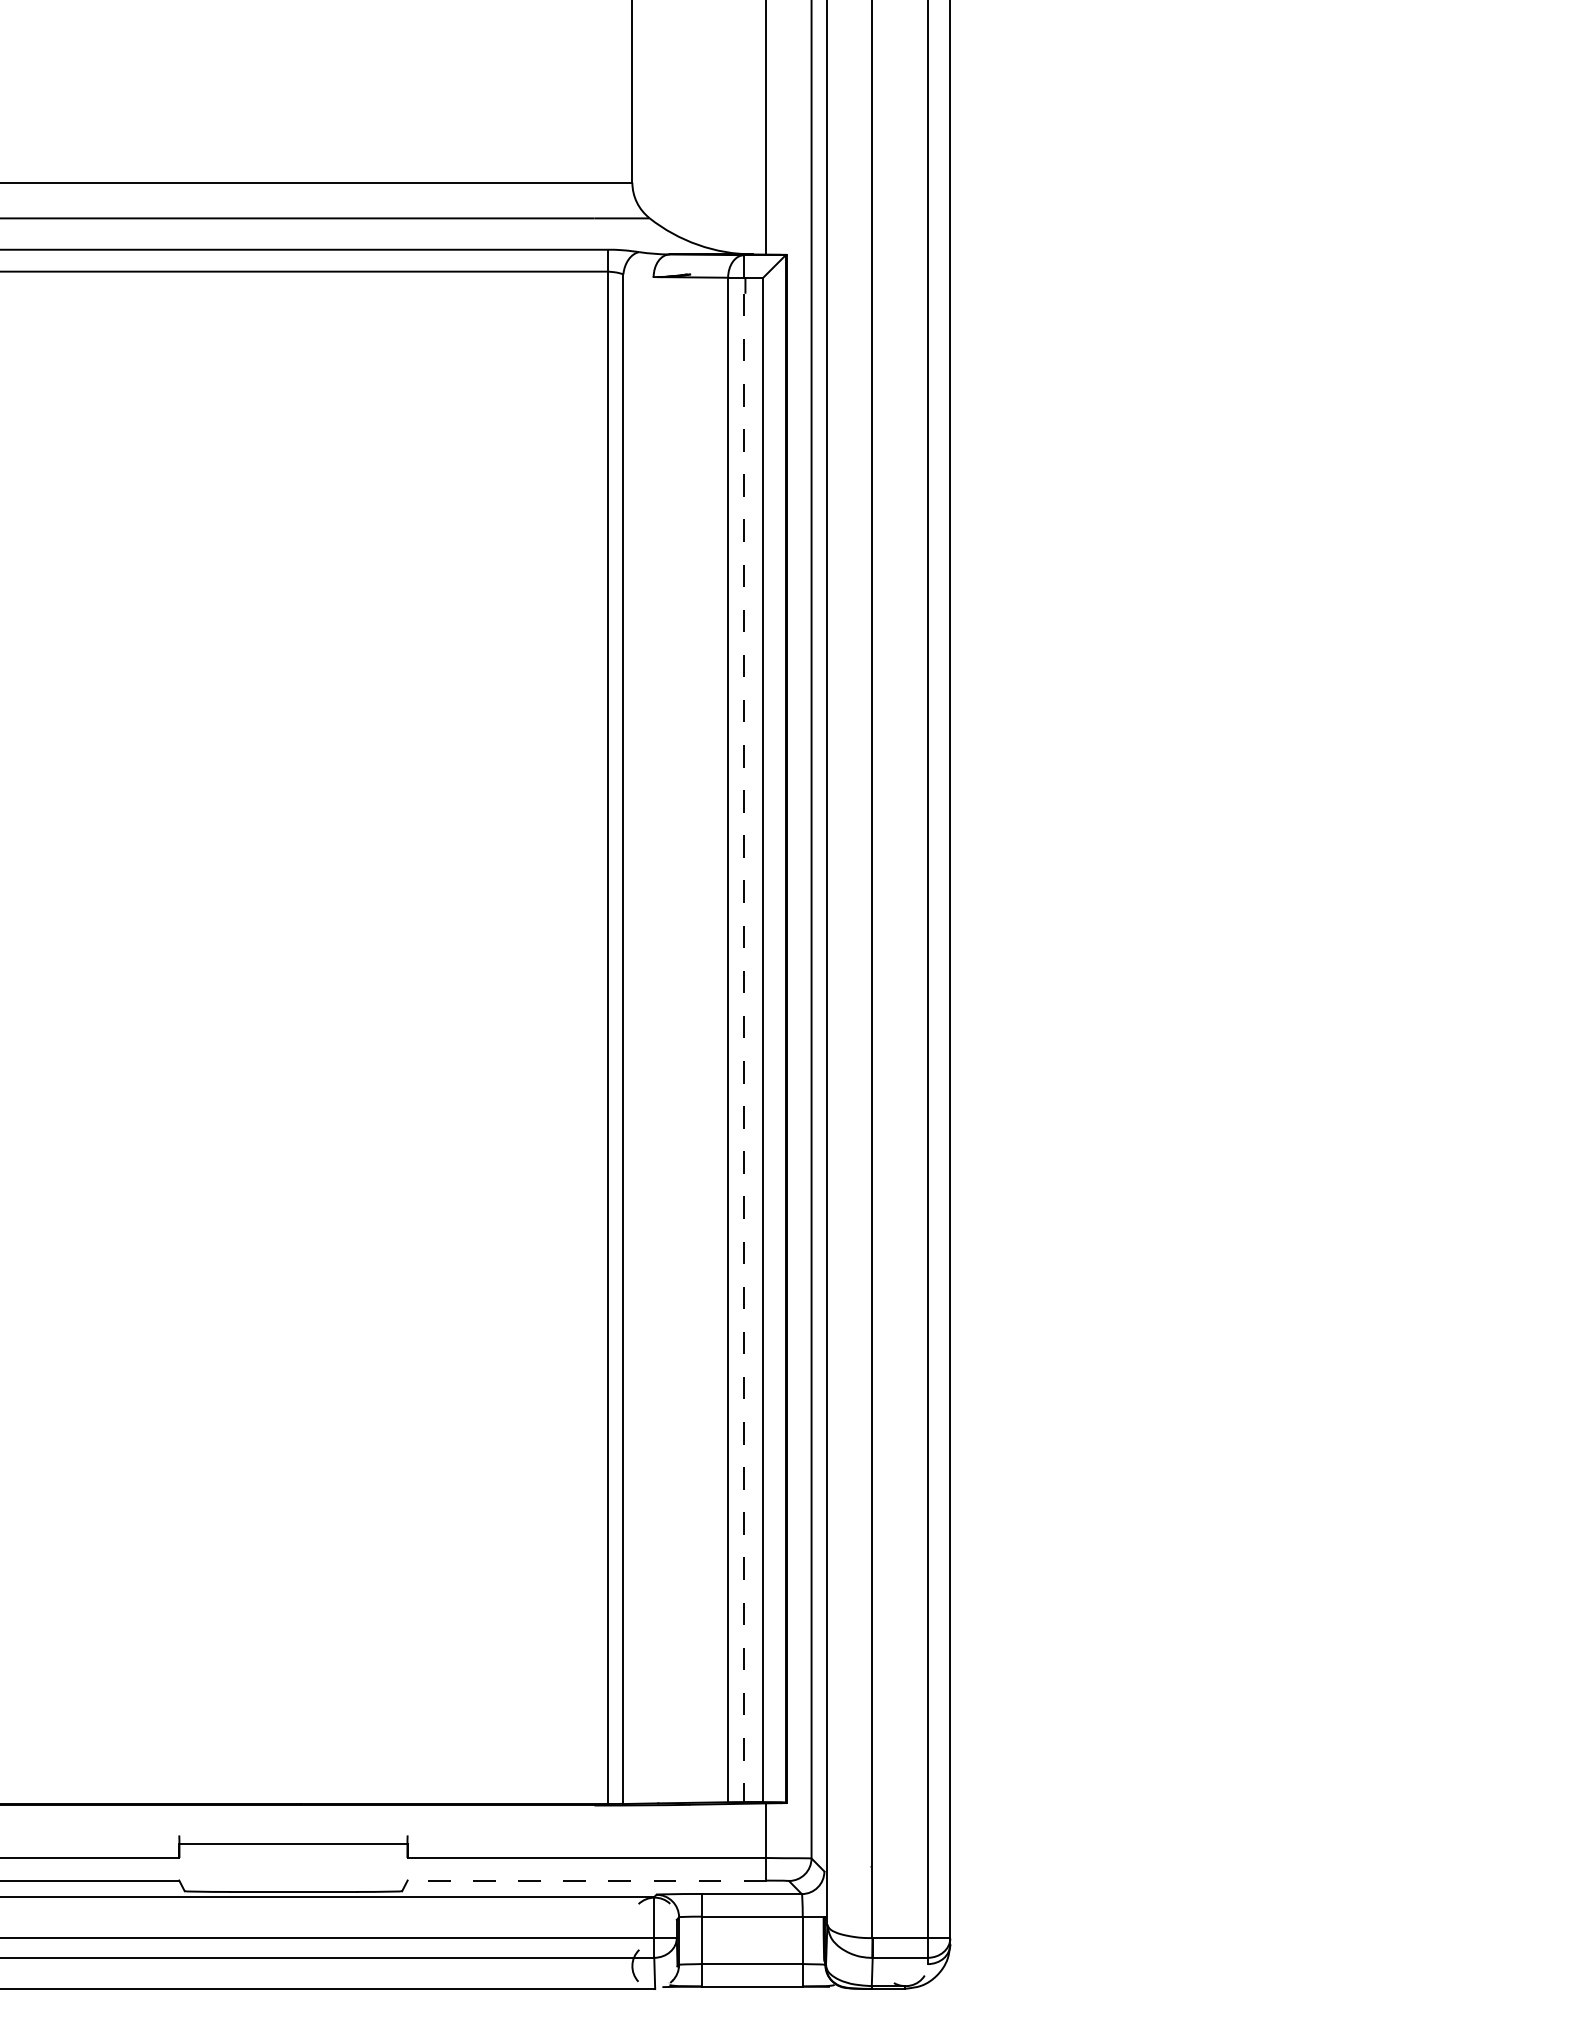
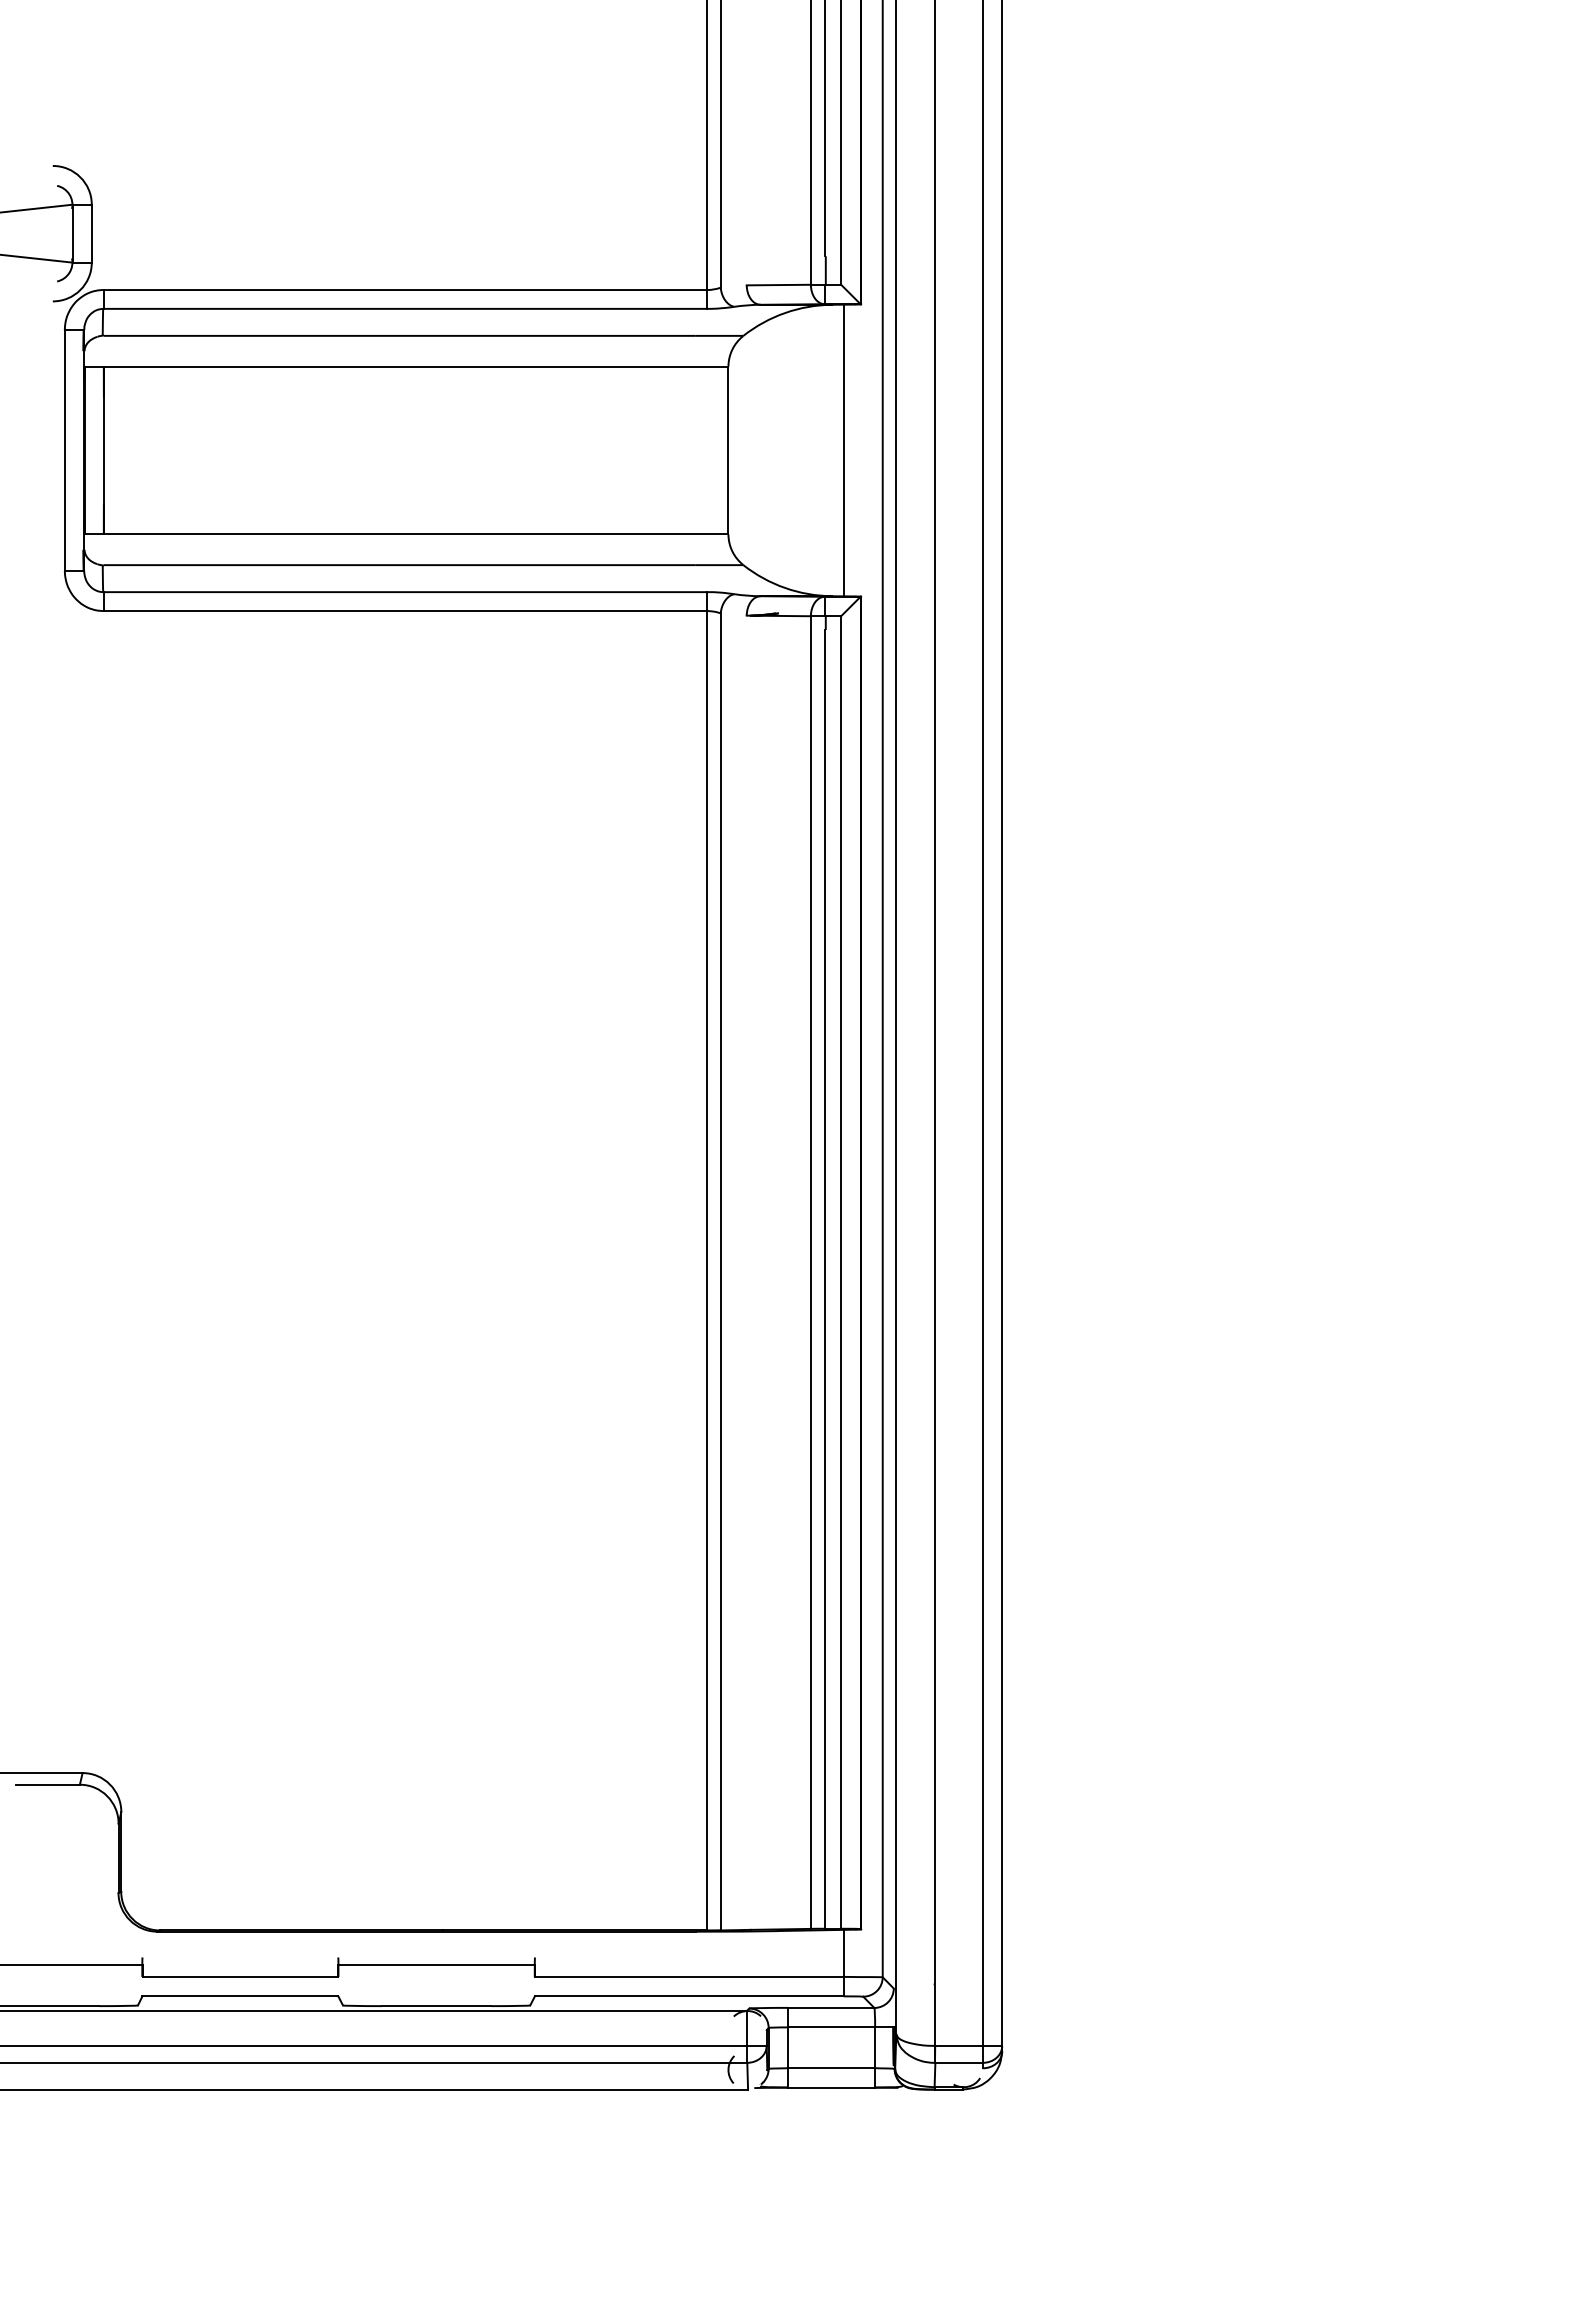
line: (743, 1048) -> (824, 1279), dashed -> solid
line: (585, 1880) -> (688, 1996), dashed -> solid

